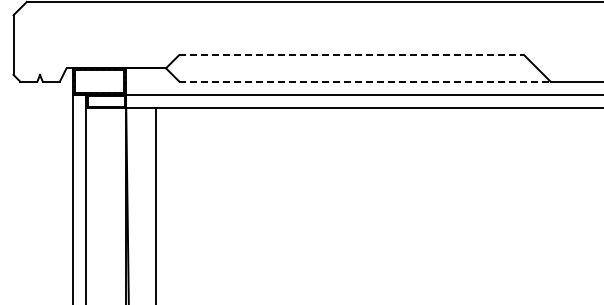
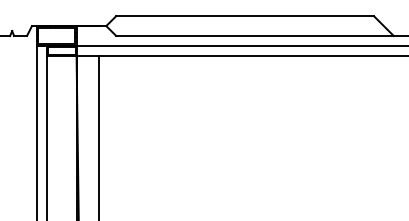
line: (352, 55) -> (245, 16), dashed -> solid
line: (364, 81) -> (254, 35), dashed -> solid

